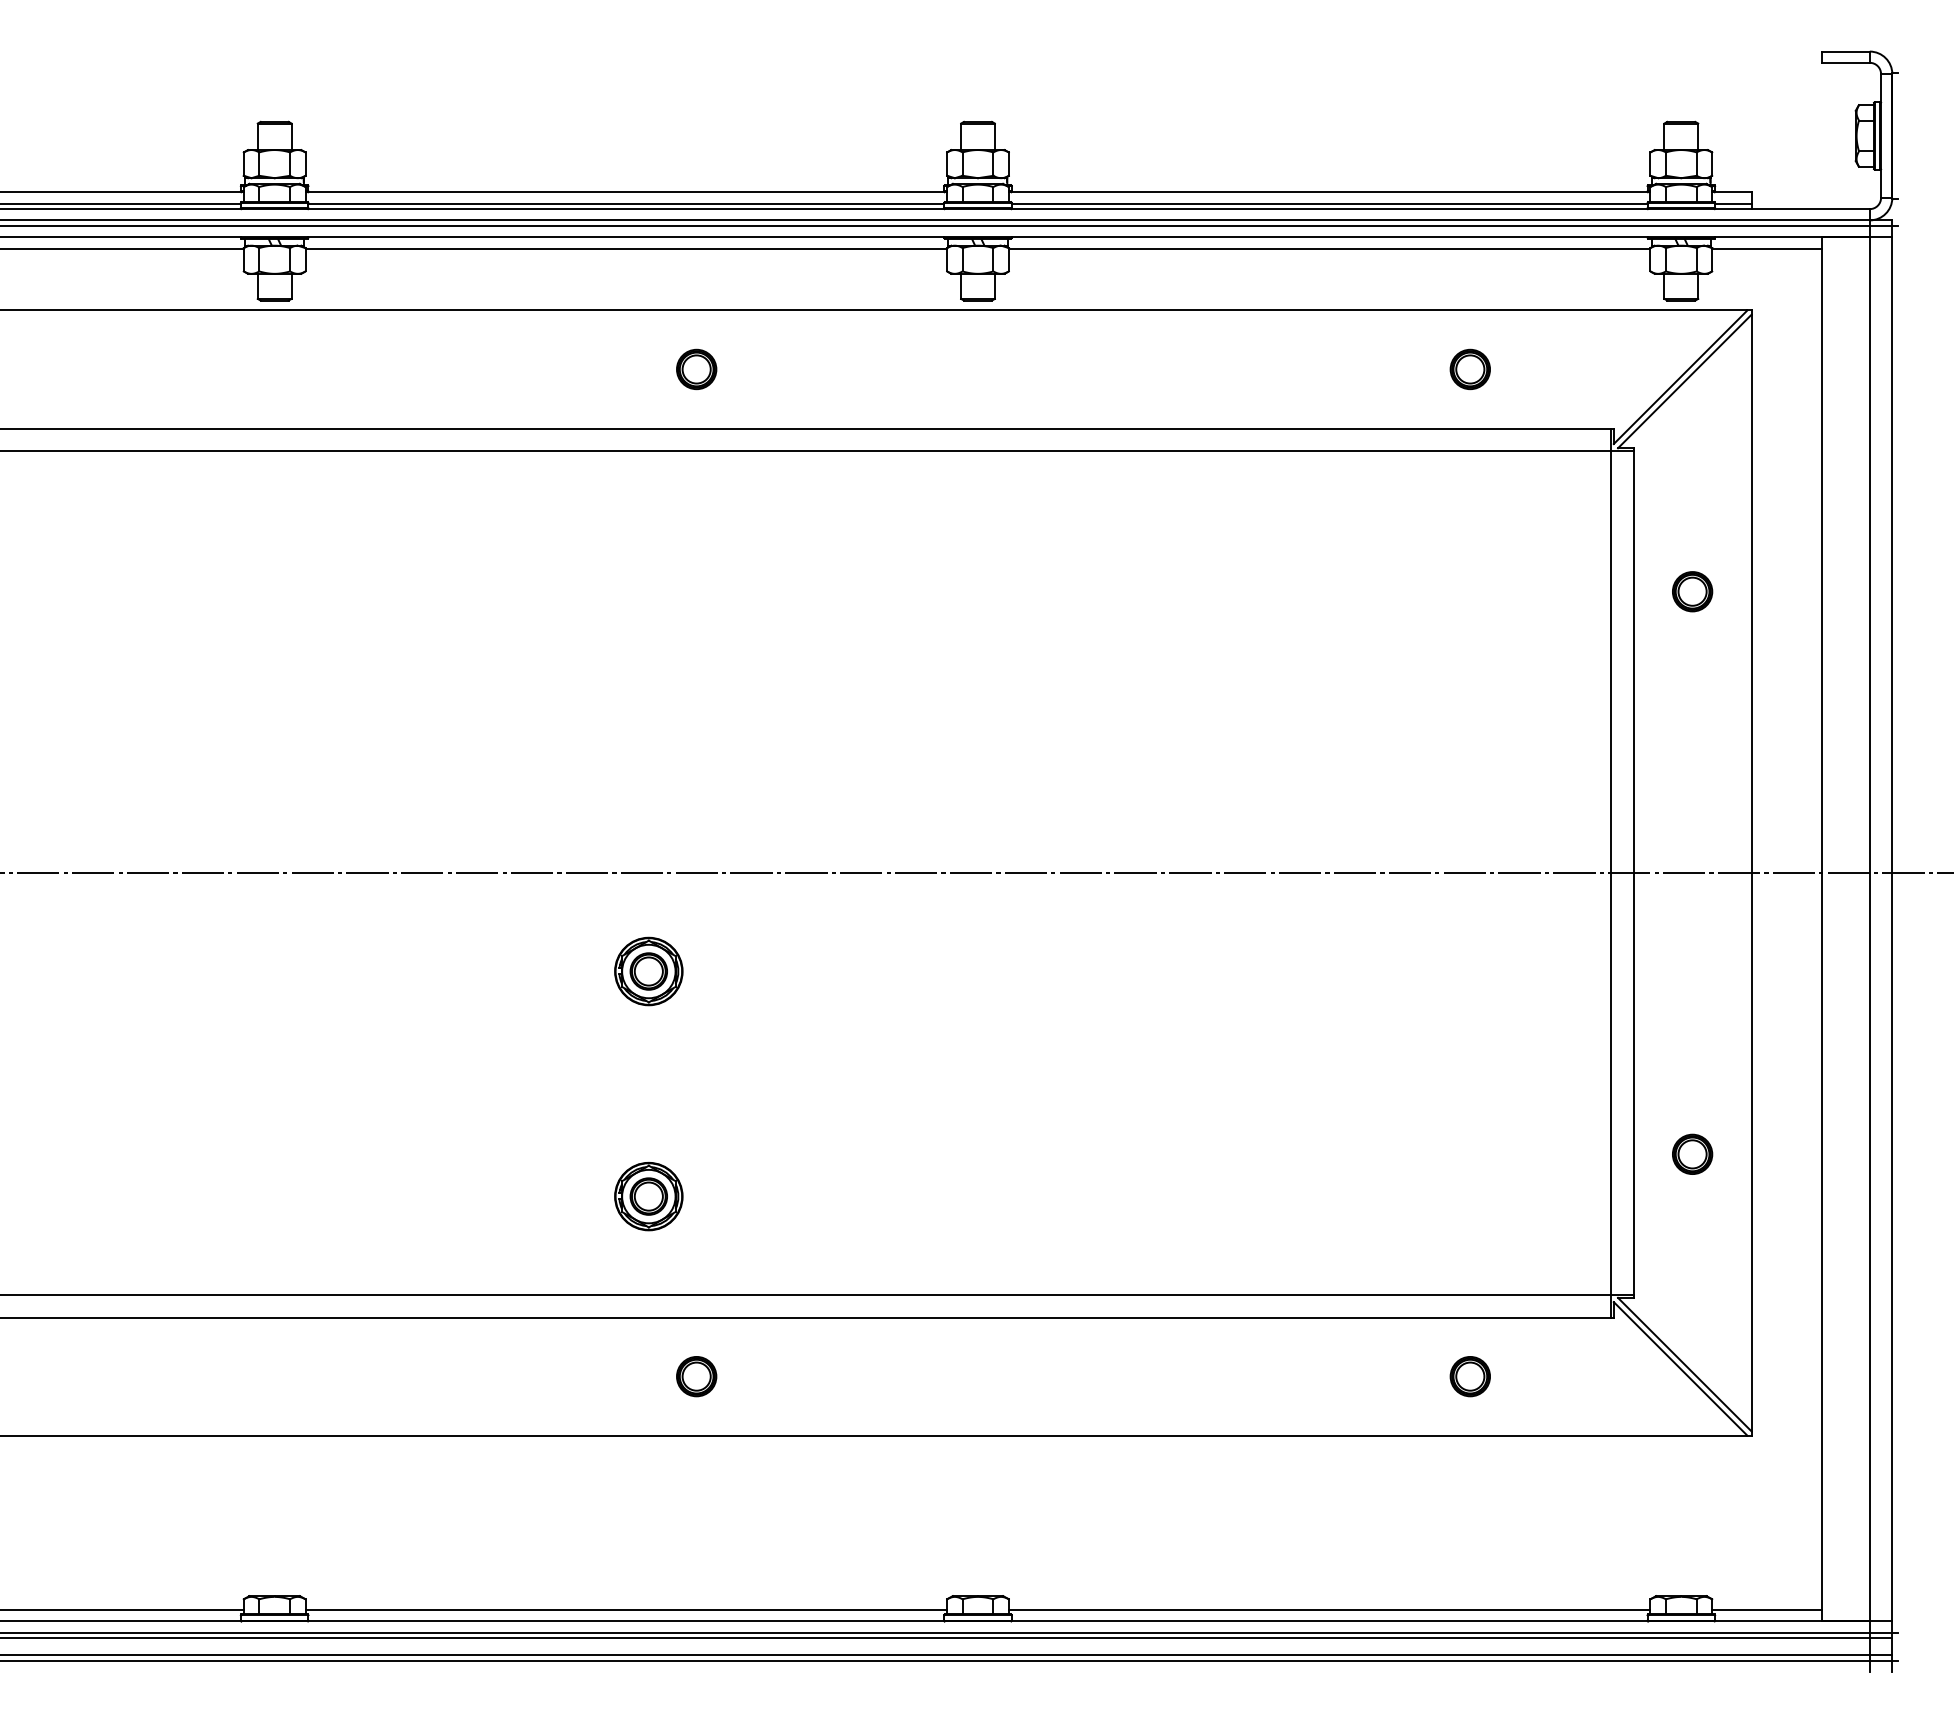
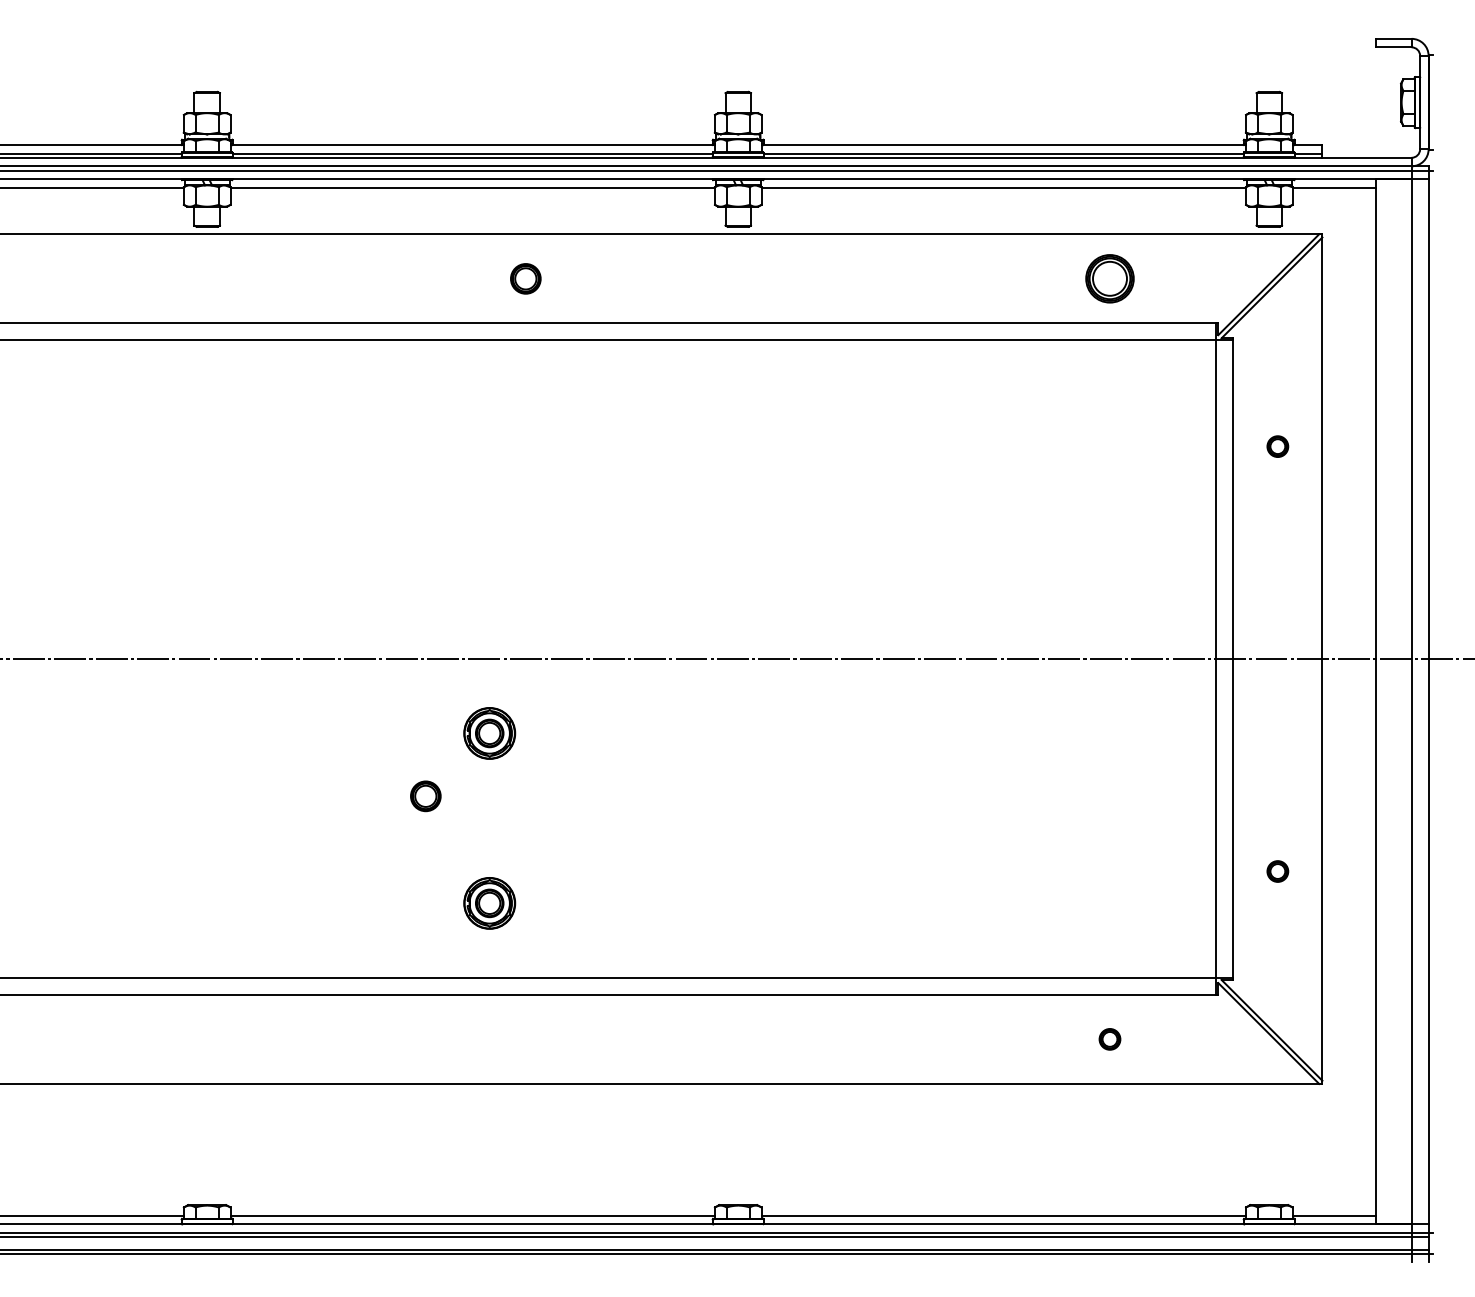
part: (1469, 368) -> (1109, 278), size x1.6
part: (1692, 591) -> (1277, 446), size x0.7
part: (1692, 1154) -> (1277, 871), size x0.7
part: (696, 1376) -> (425, 796), moved
part: (1469, 1376) -> (1109, 1039), size x0.7

